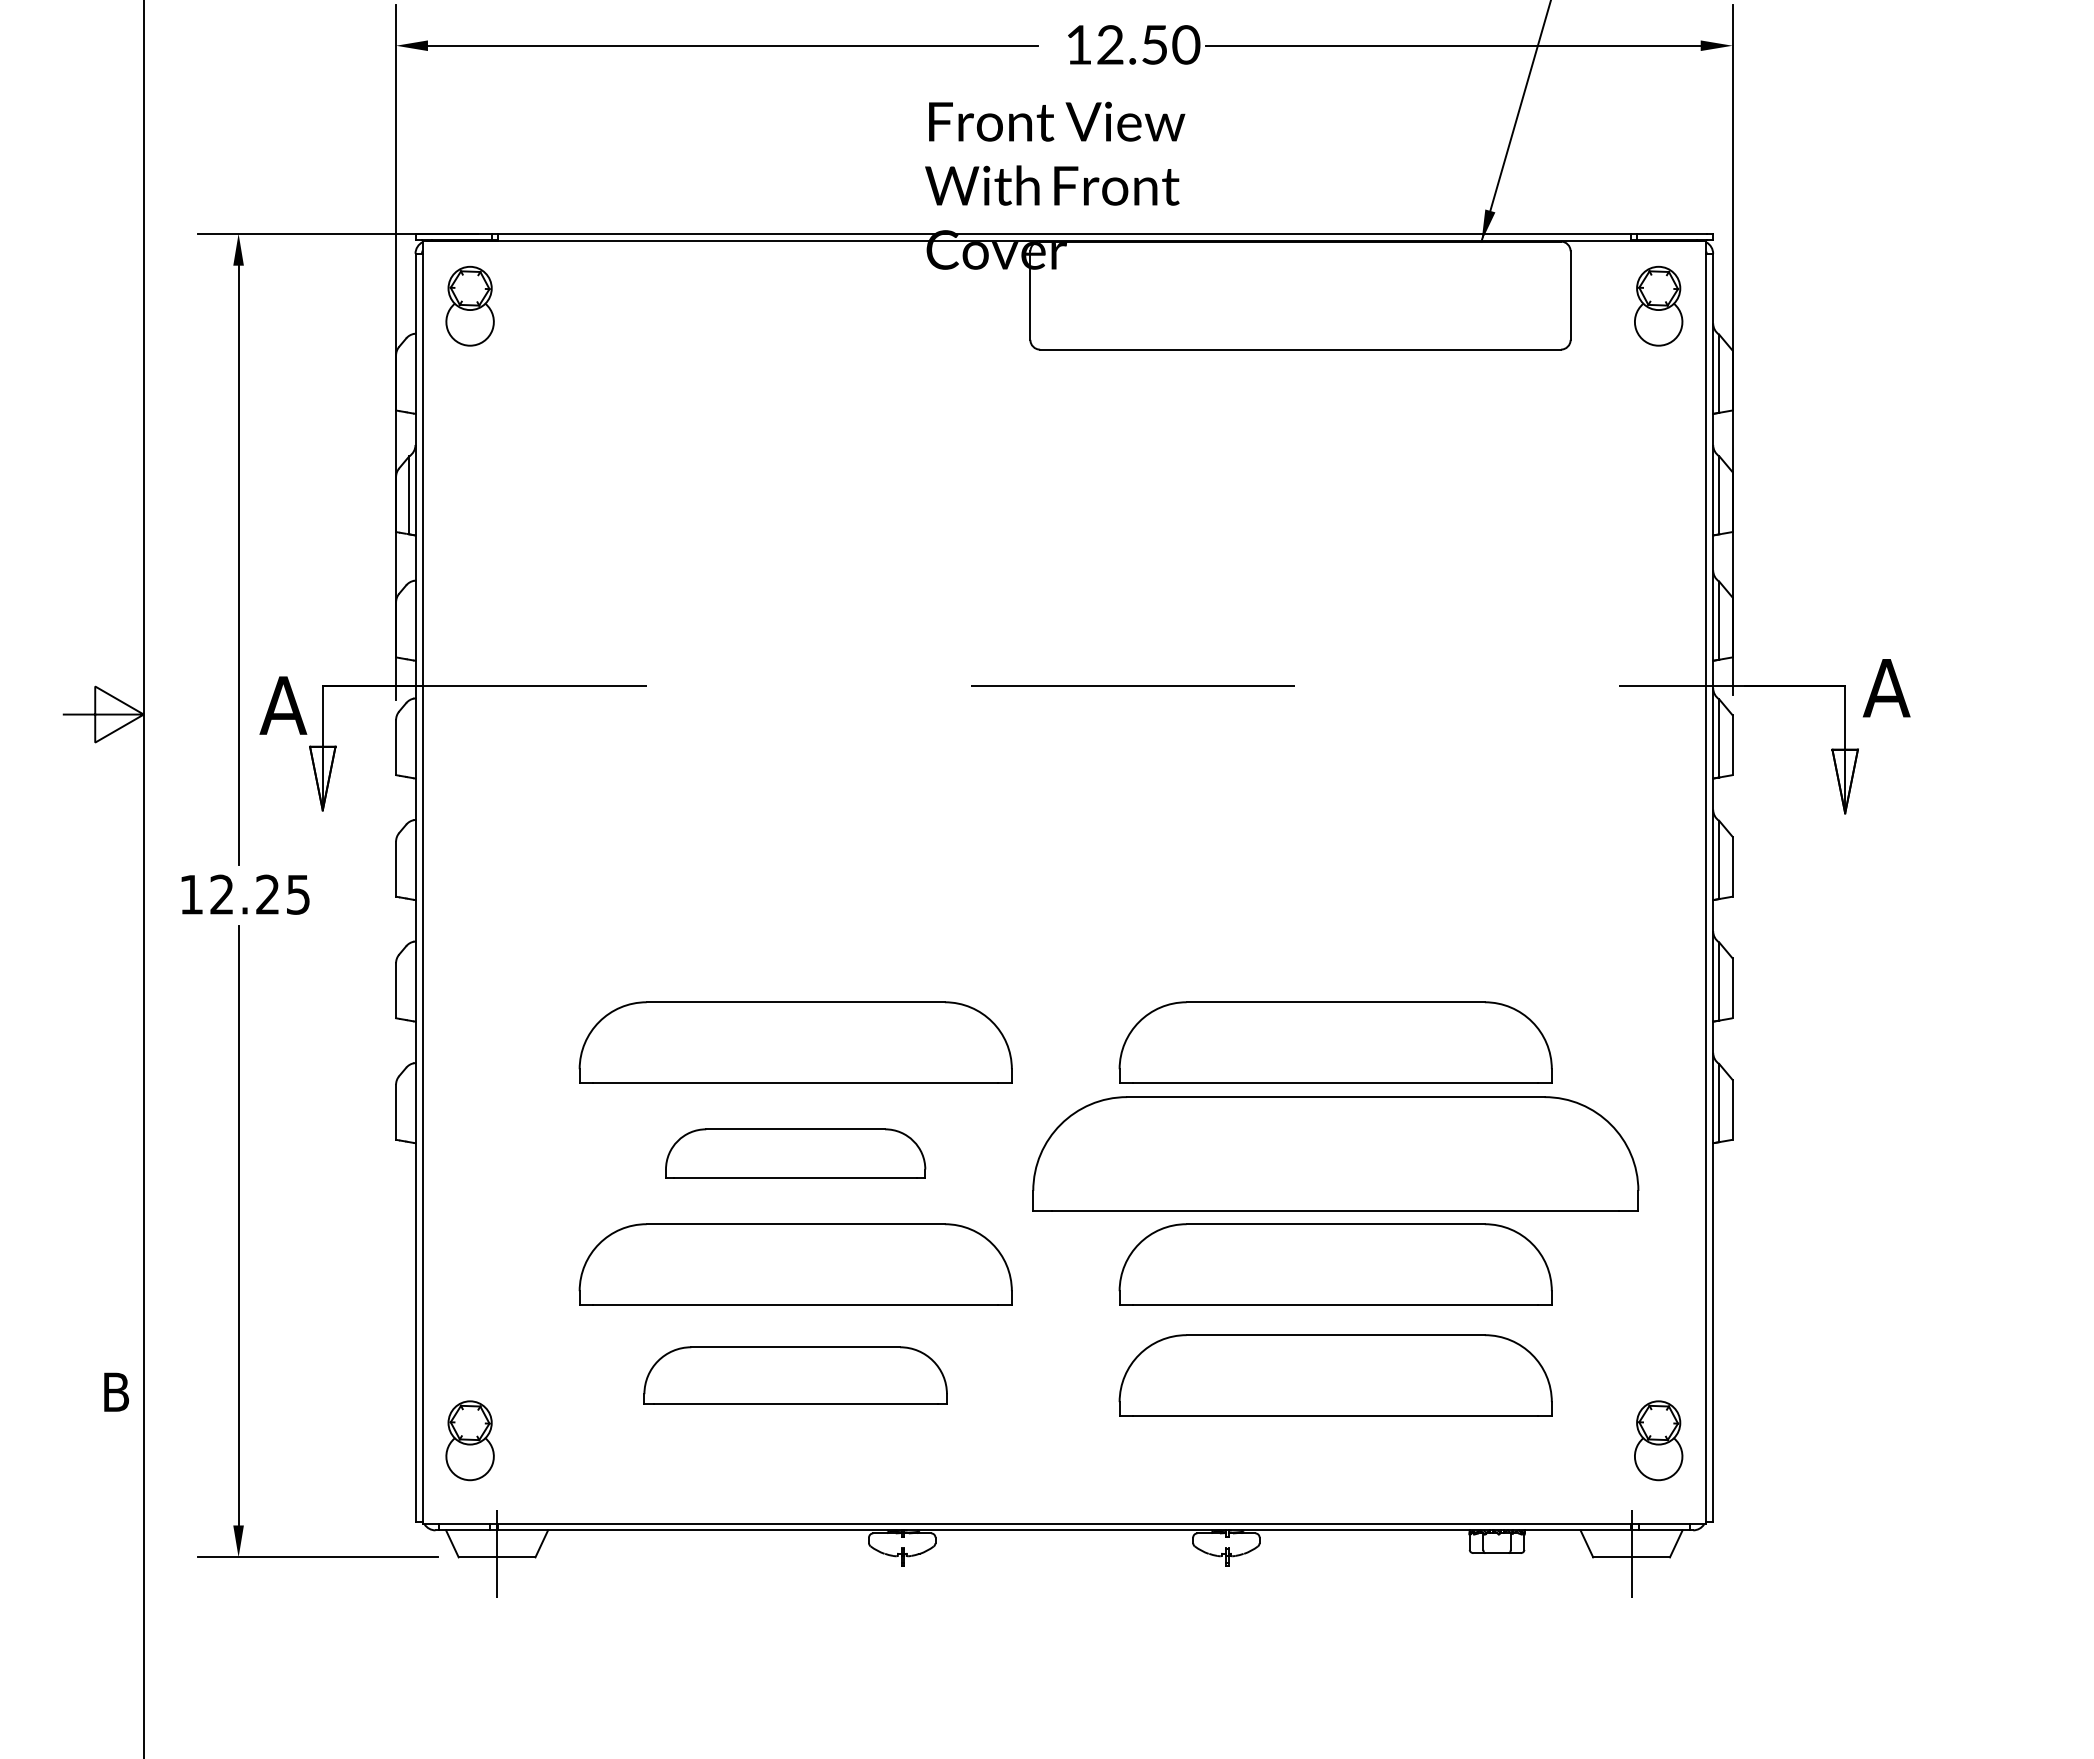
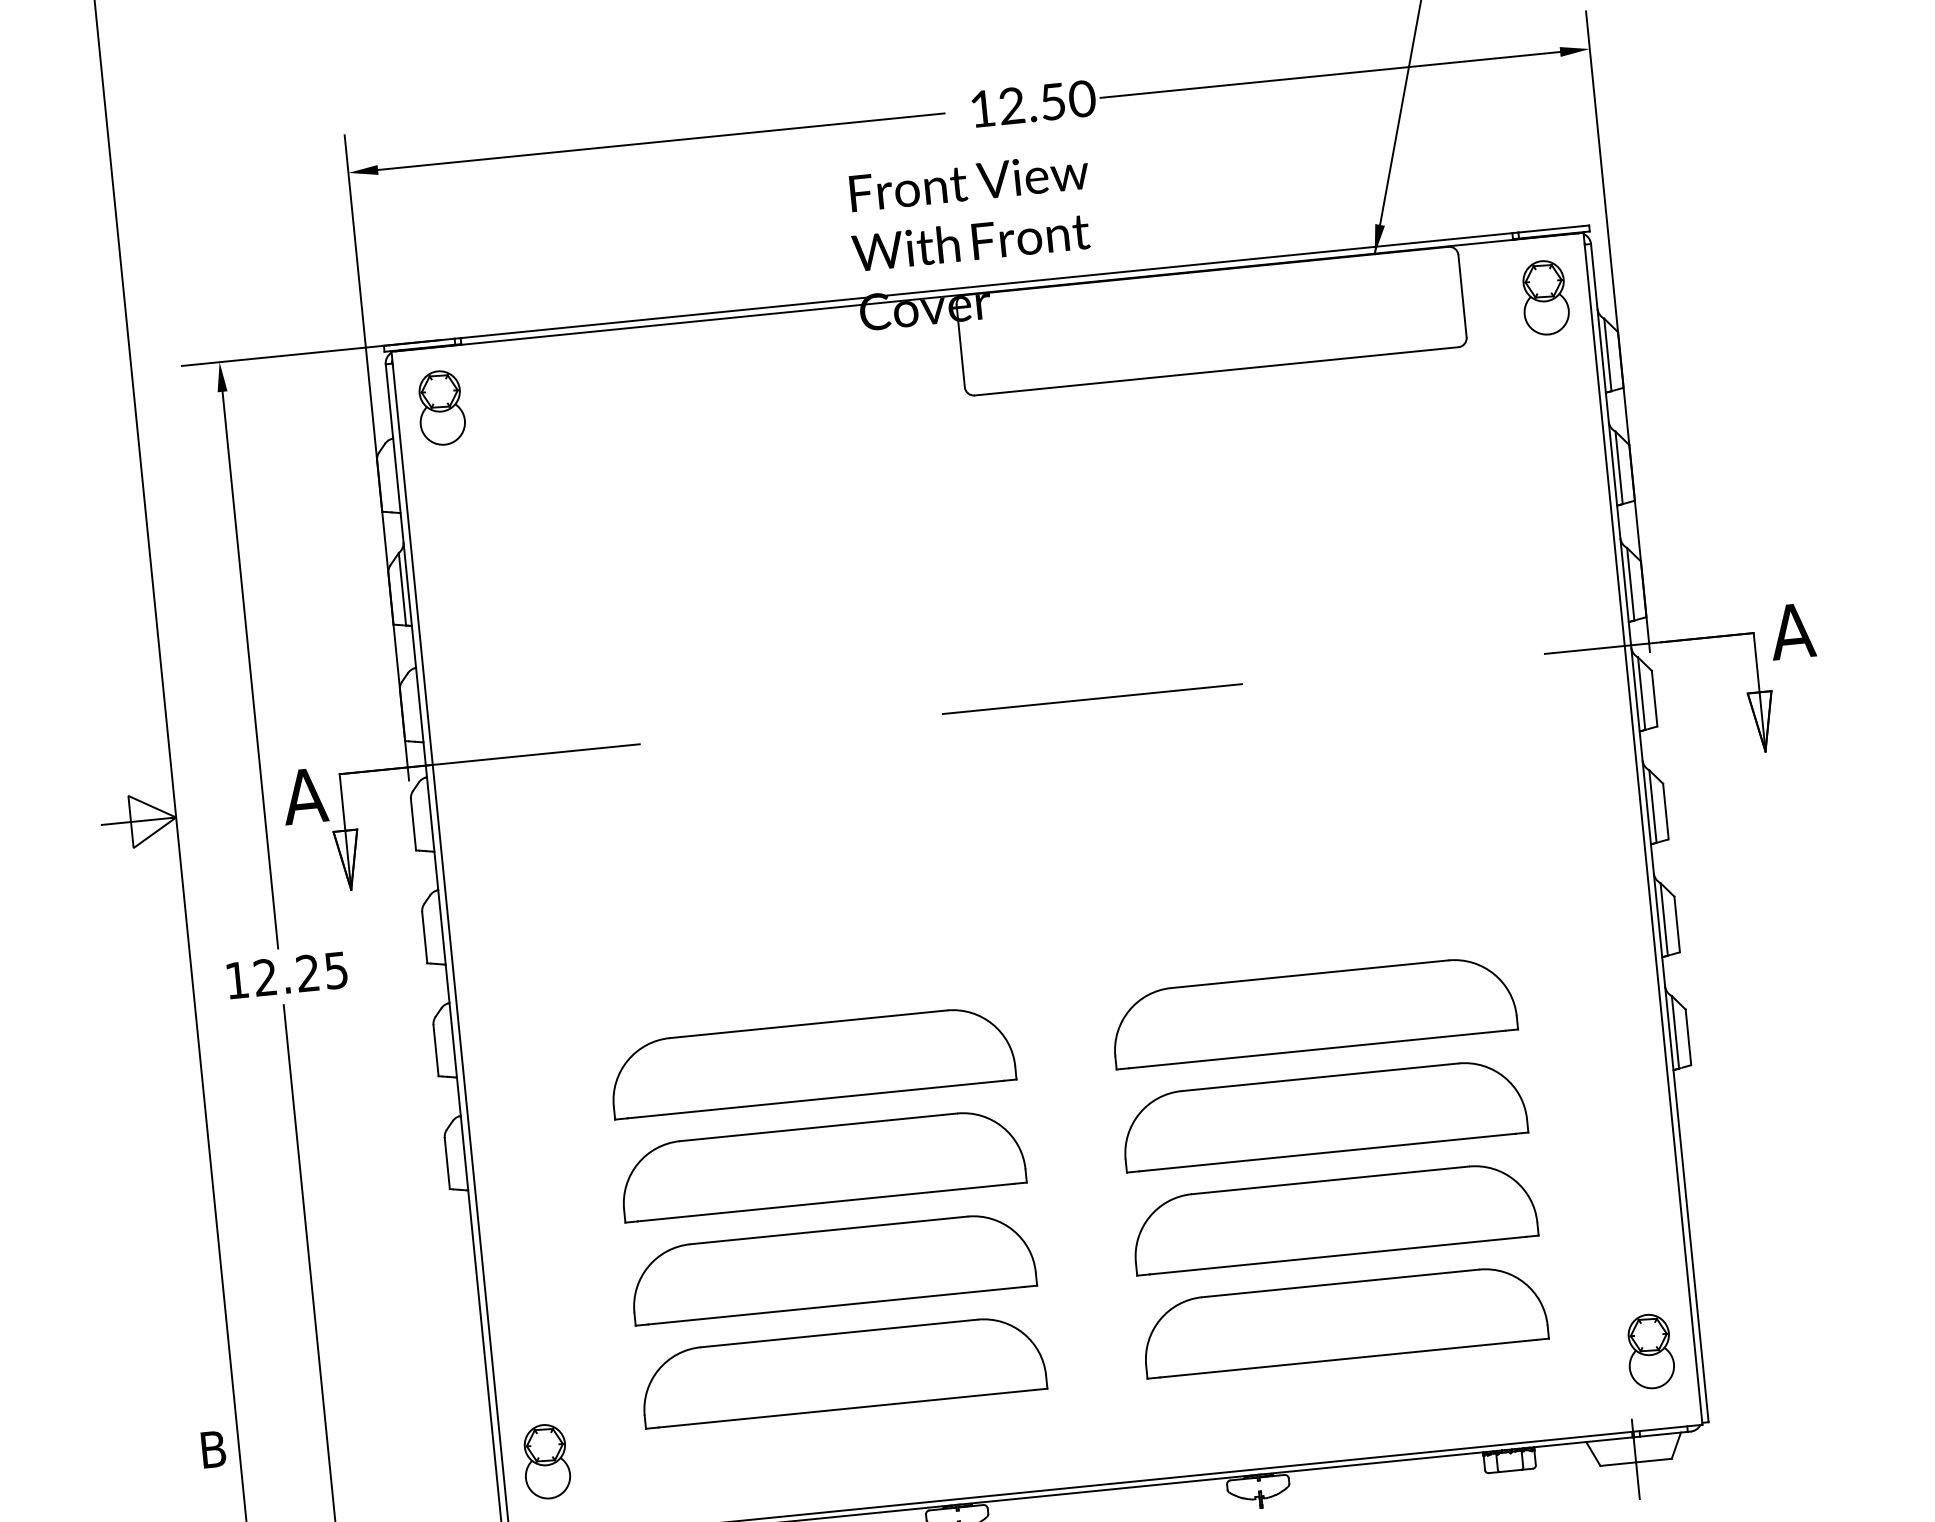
part: (795, 1153) -> (822, 1164), size x1.67
part: (1335, 1153) -> (1323, 1114), size x0.71
part: (795, 1375) -> (842, 1370), size x1.43

